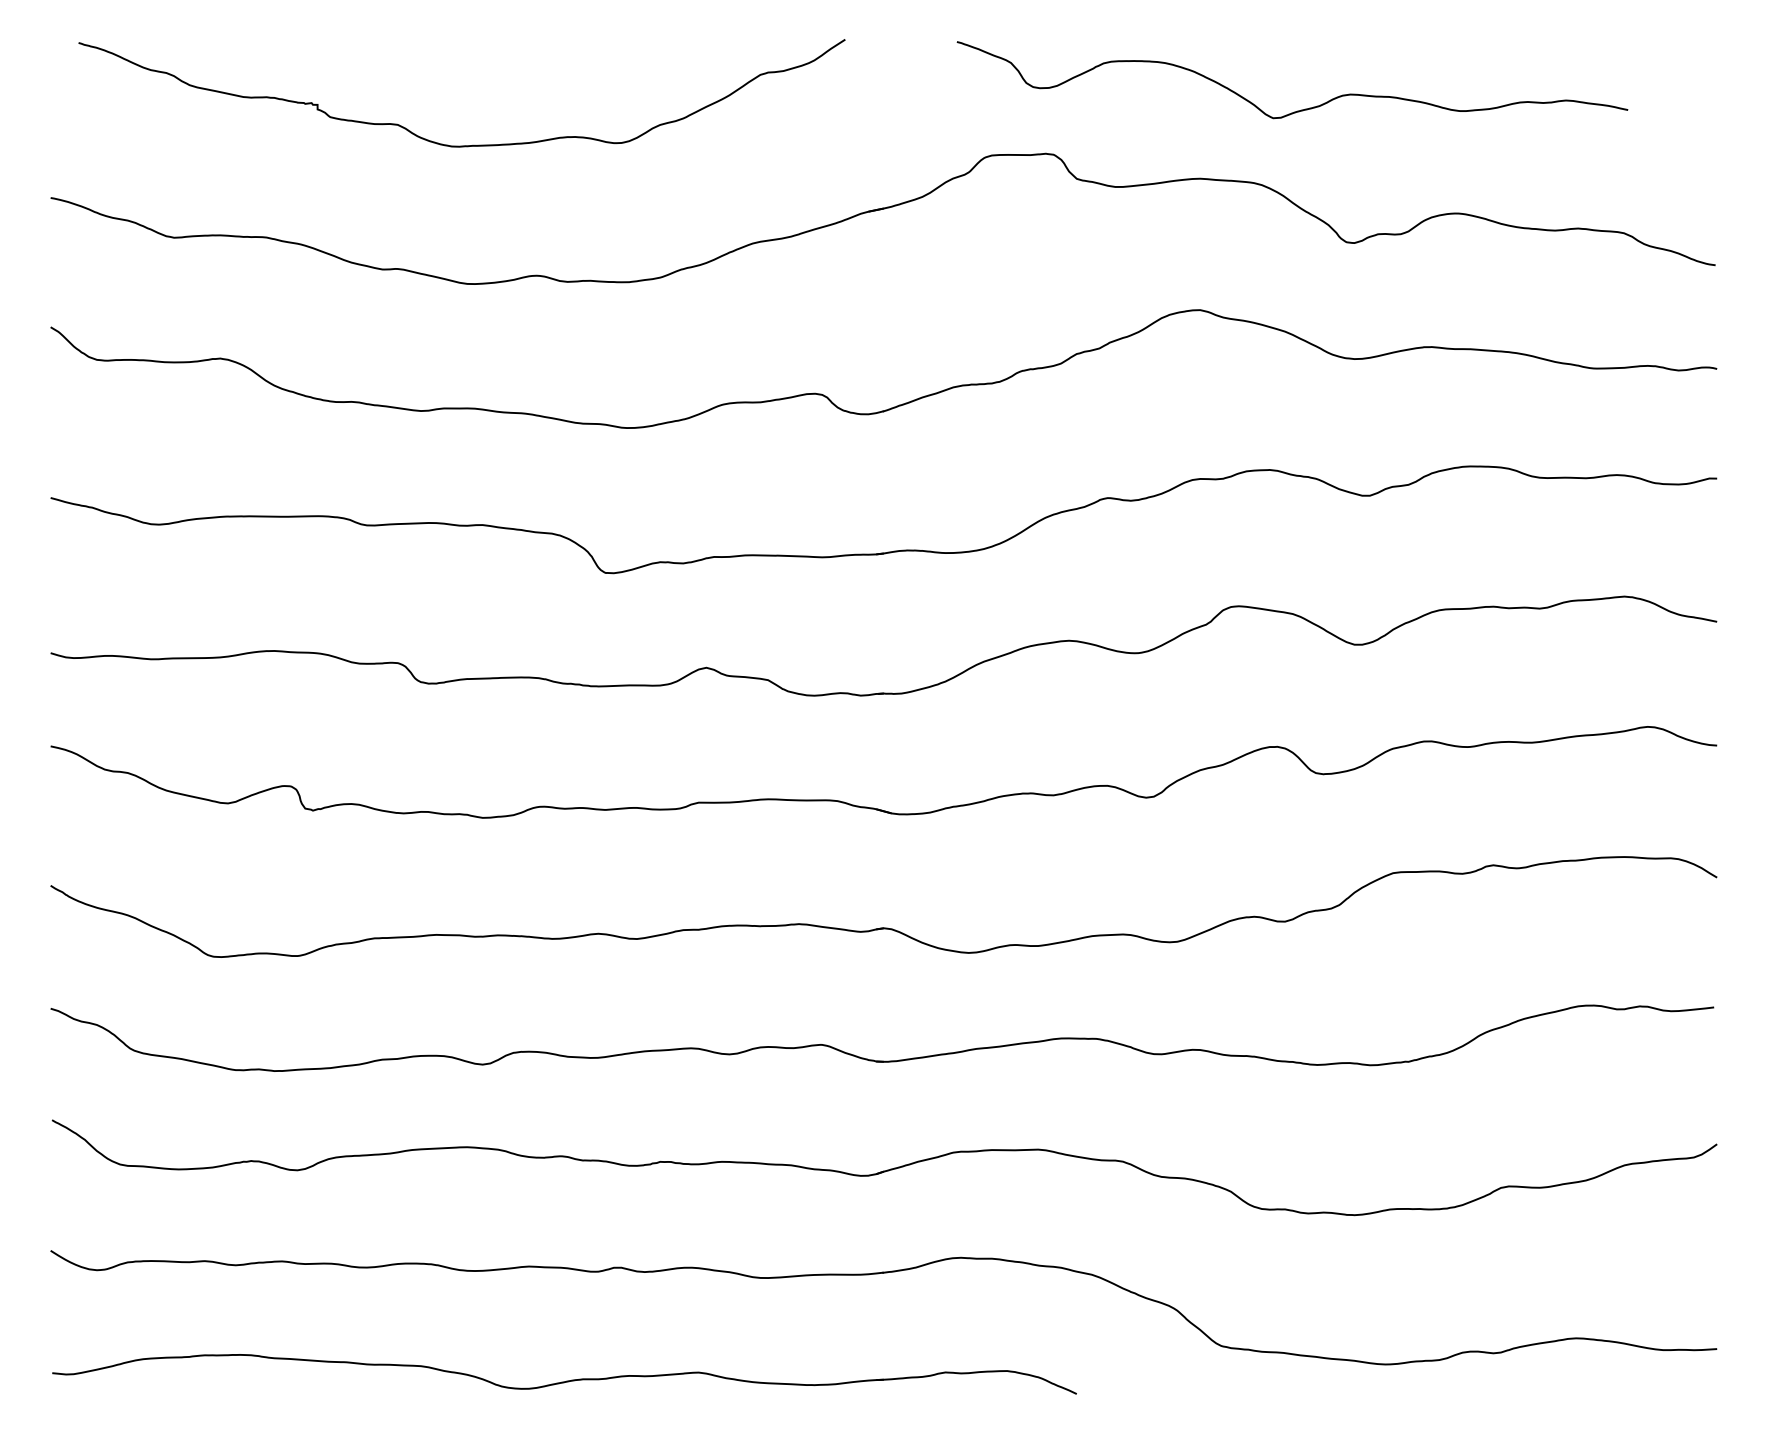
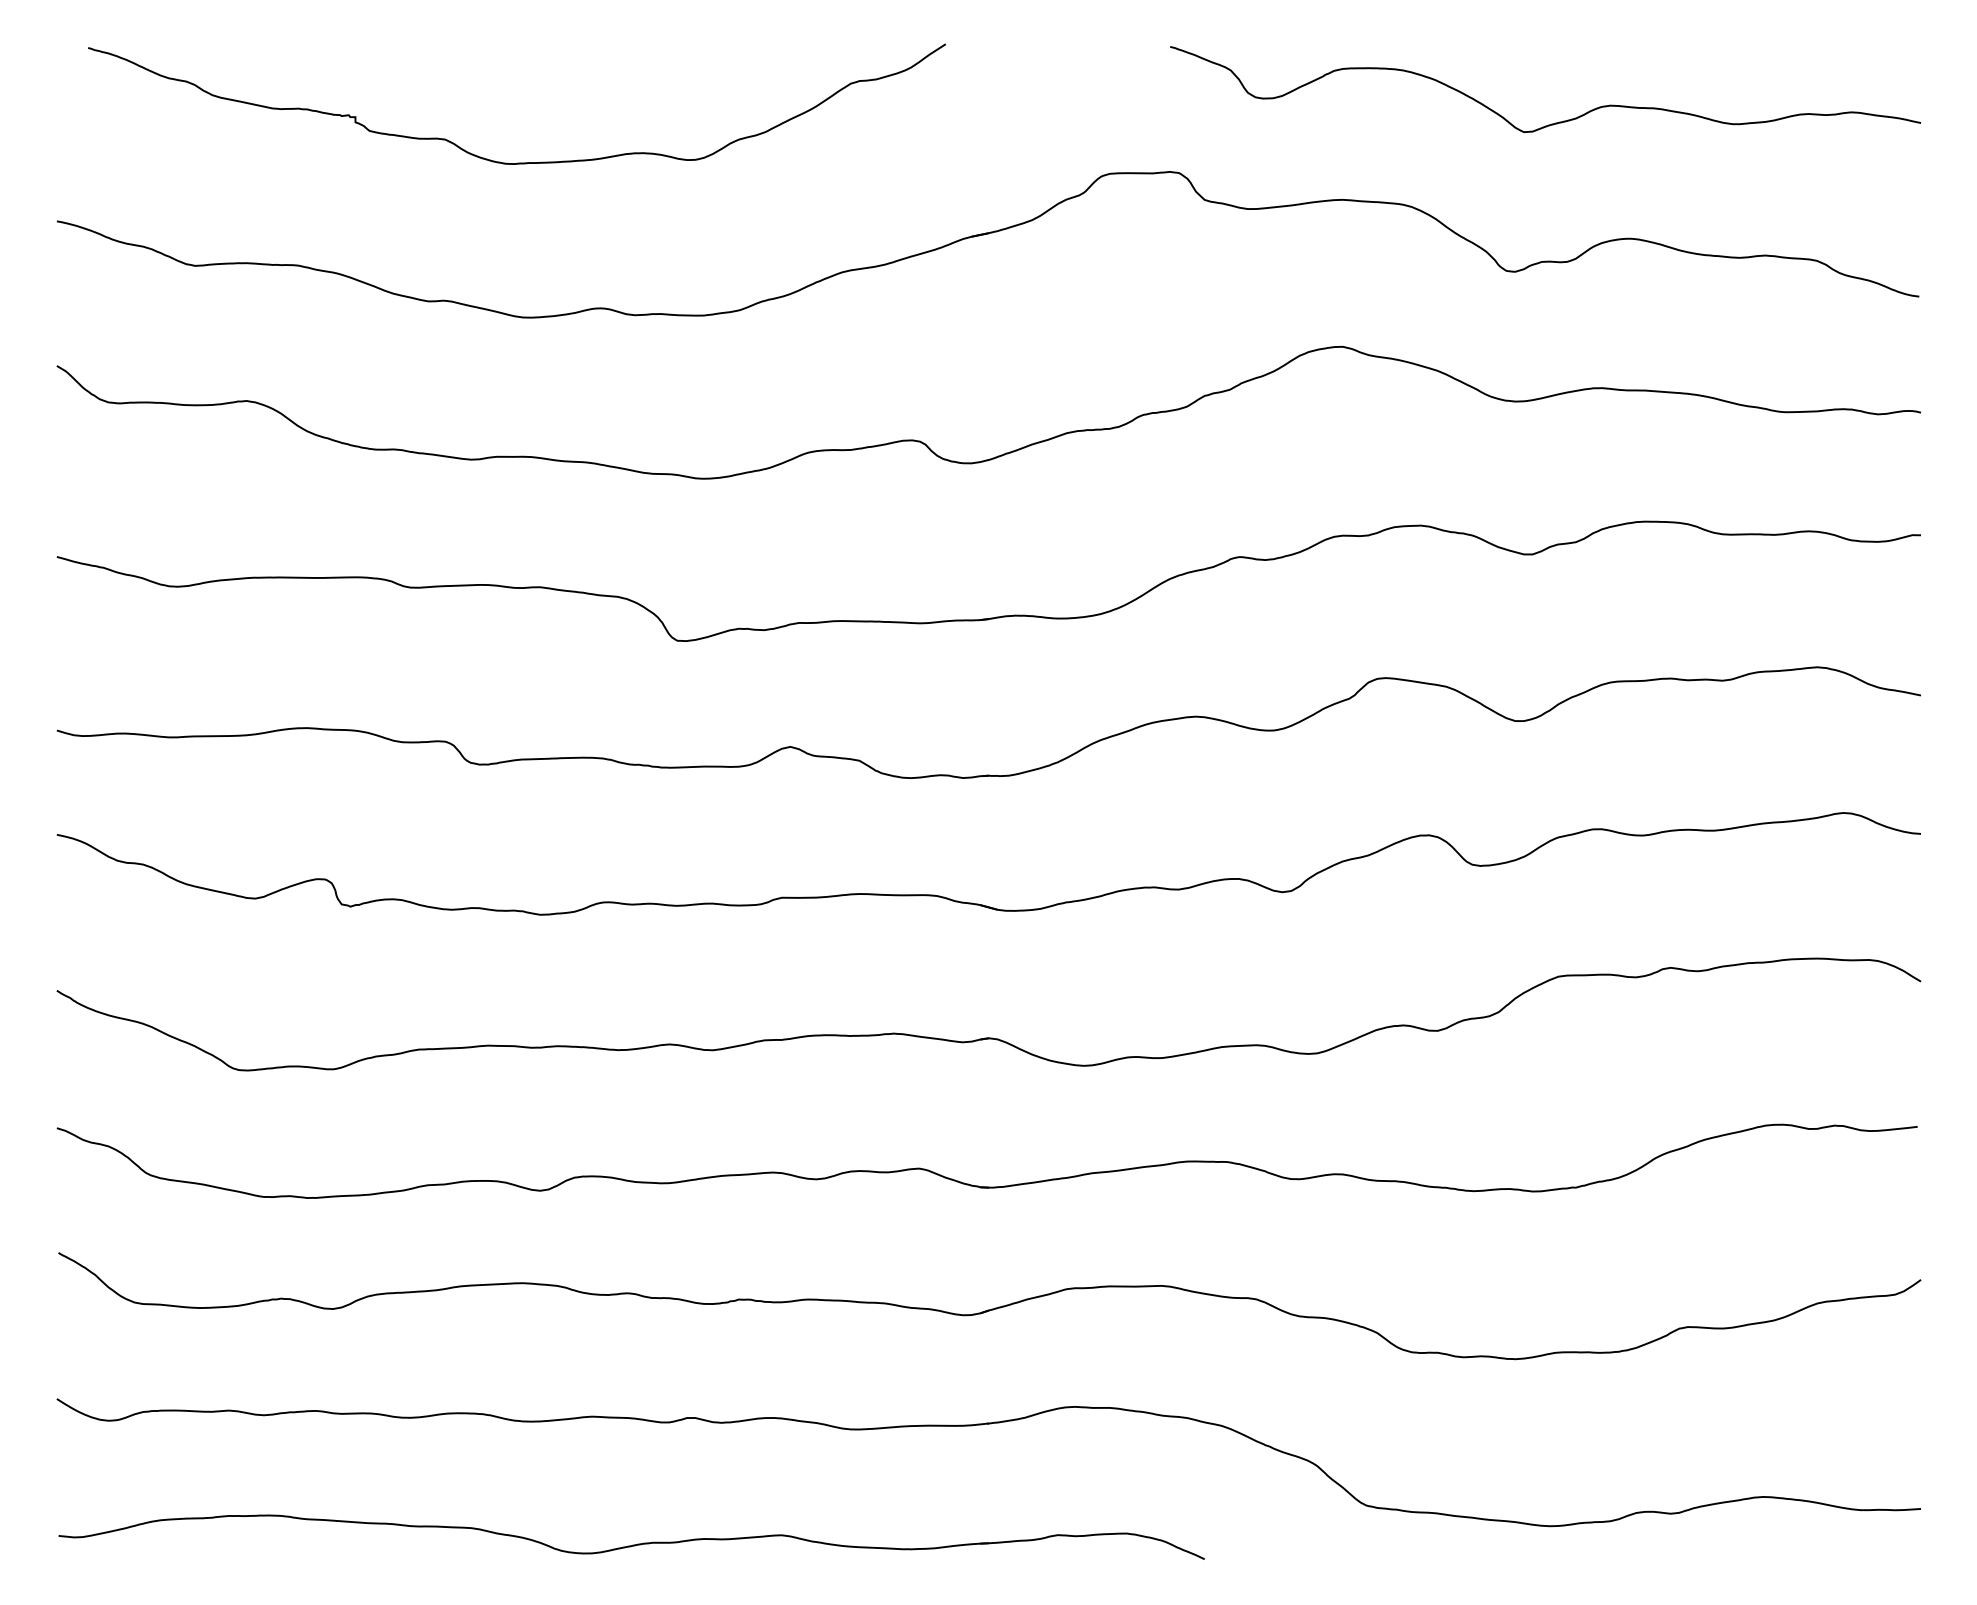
curve: (1301, 109) -> (1555, 122), moved

